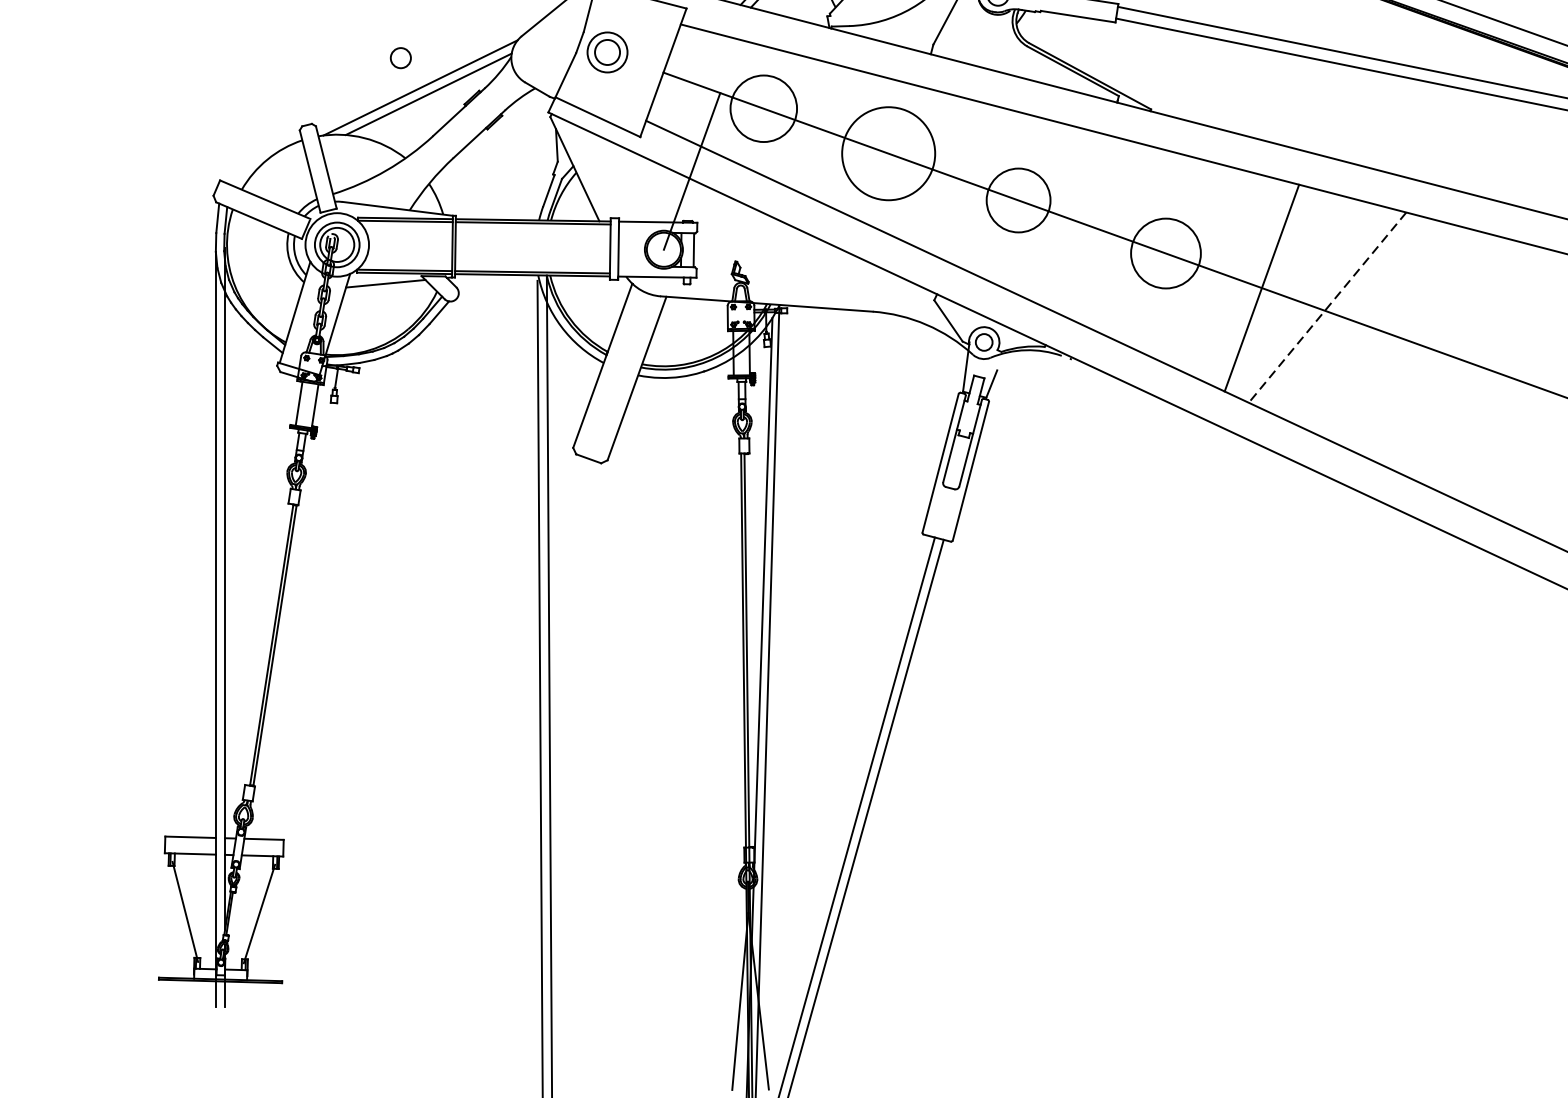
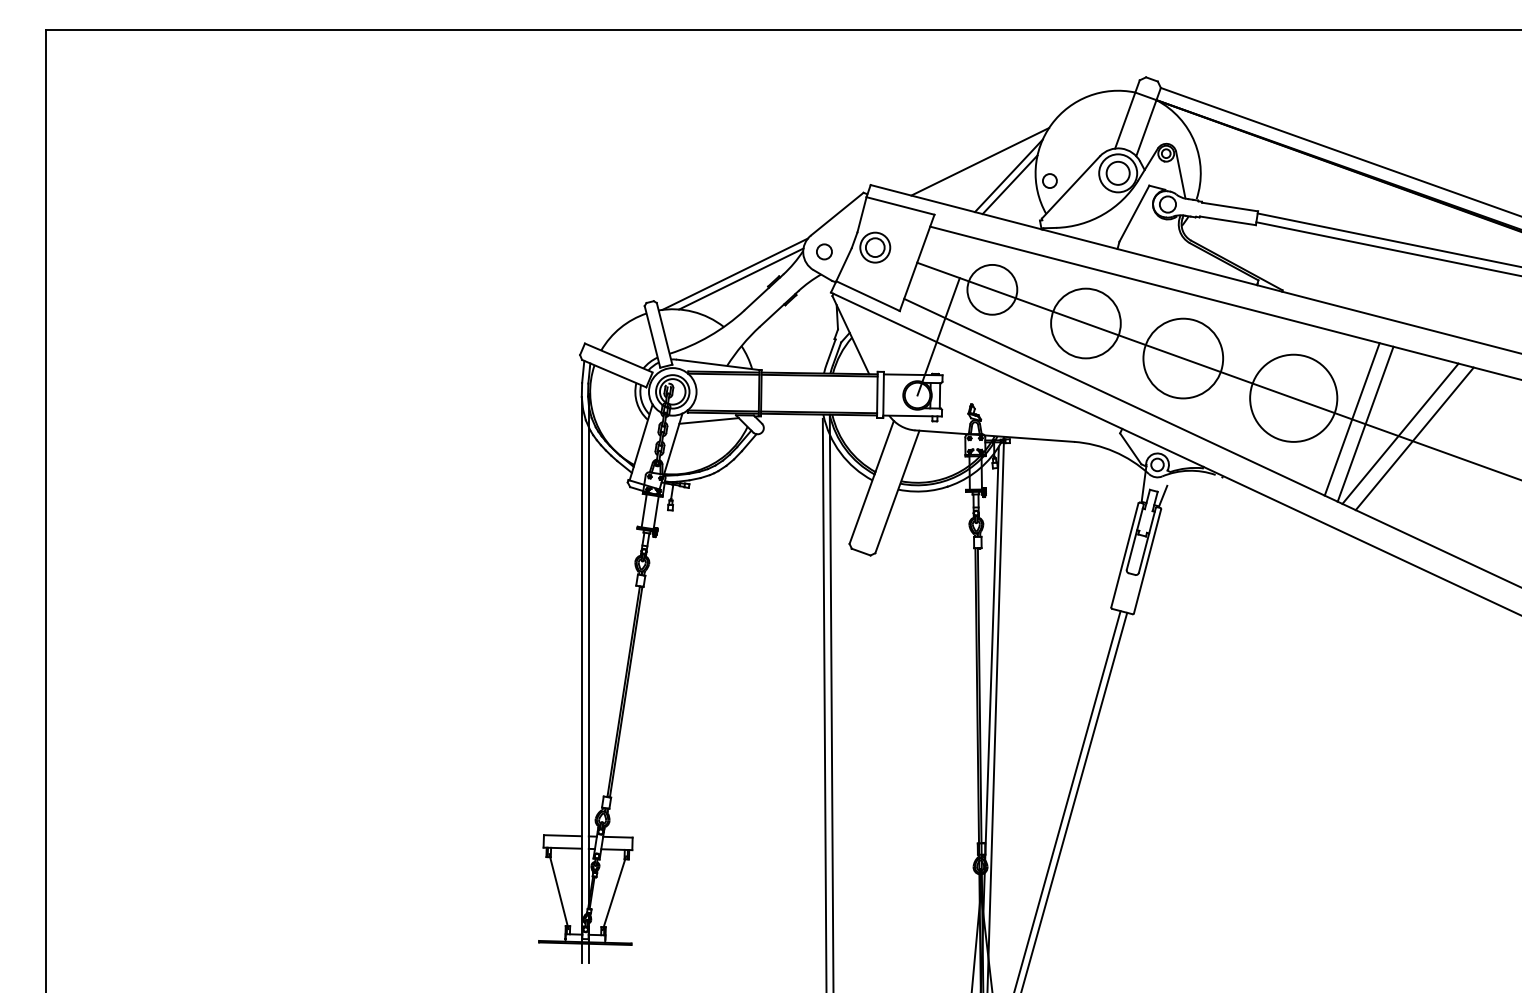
circle: (400, 57) -> (824, 251), moved
circle: (1018, 200) -> (1183, 358), size x1.67
circle: (1165, 252) -> (1293, 397), size x1.67
line: (1243, 281) -> (1351, 419), added
line: (1308, 300) -> (1400, 433), added
line: (1327, 307) -> (1414, 438), dashed -> solid

